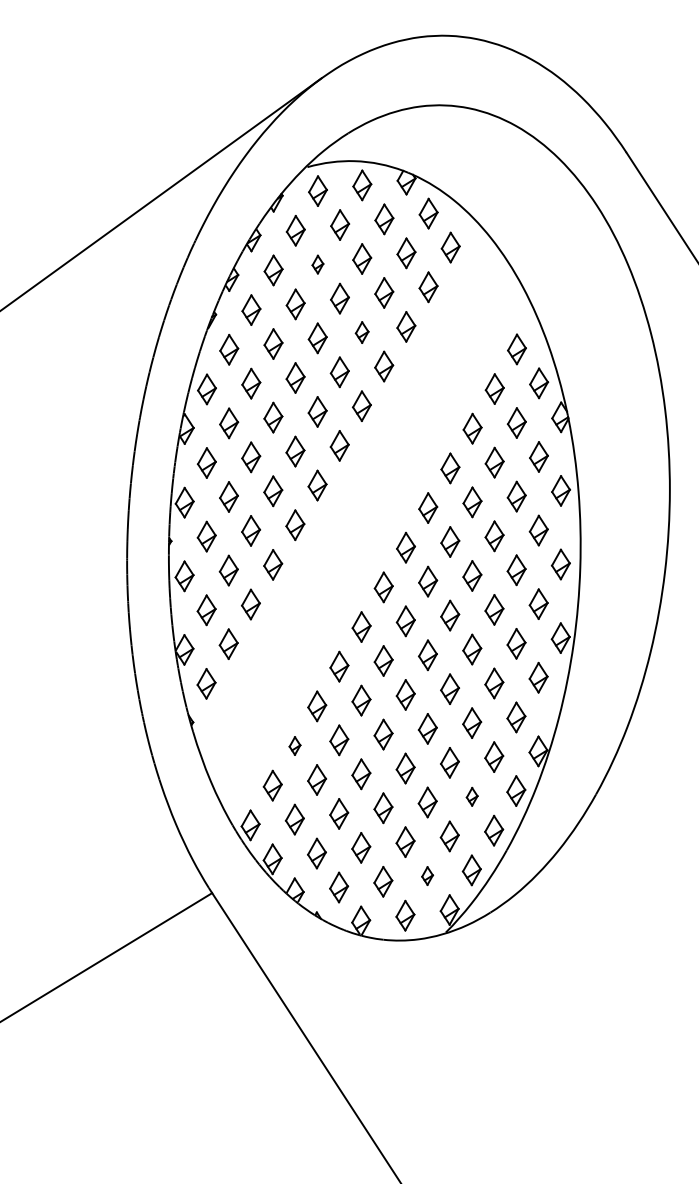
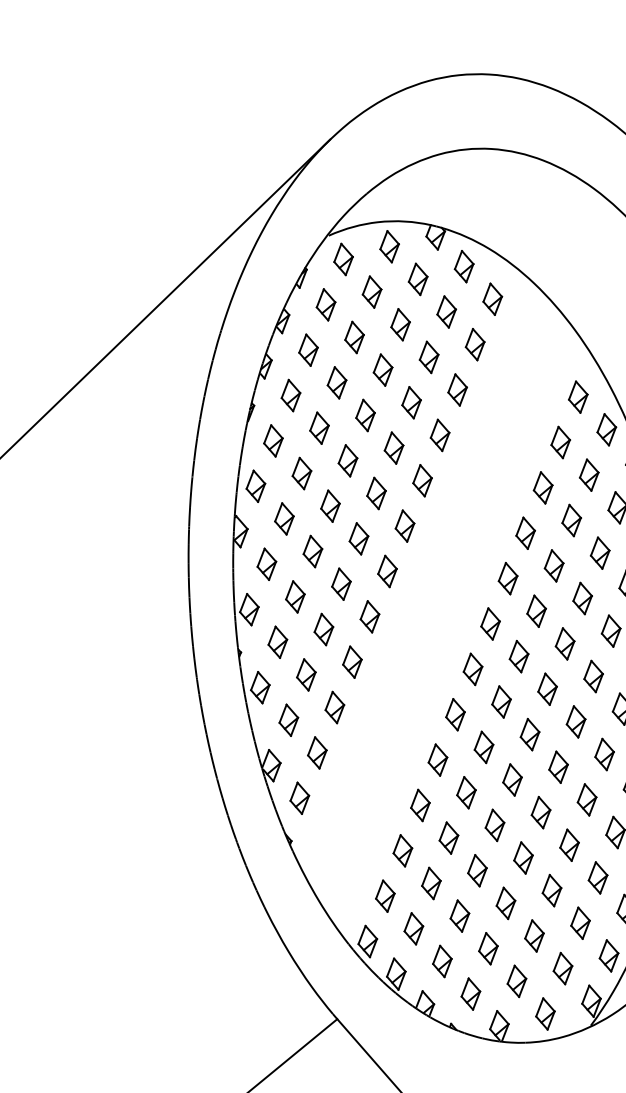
part: (317, 264) -> (354, 337), size x1.67
part: (362, 332) -> (412, 402), size x1.43
part: (294, 745) -> (402, 850), size x1.67
part: (472, 796) -> (598, 877), size x1.67
part: (427, 875) -> (562, 968), size x1.67

